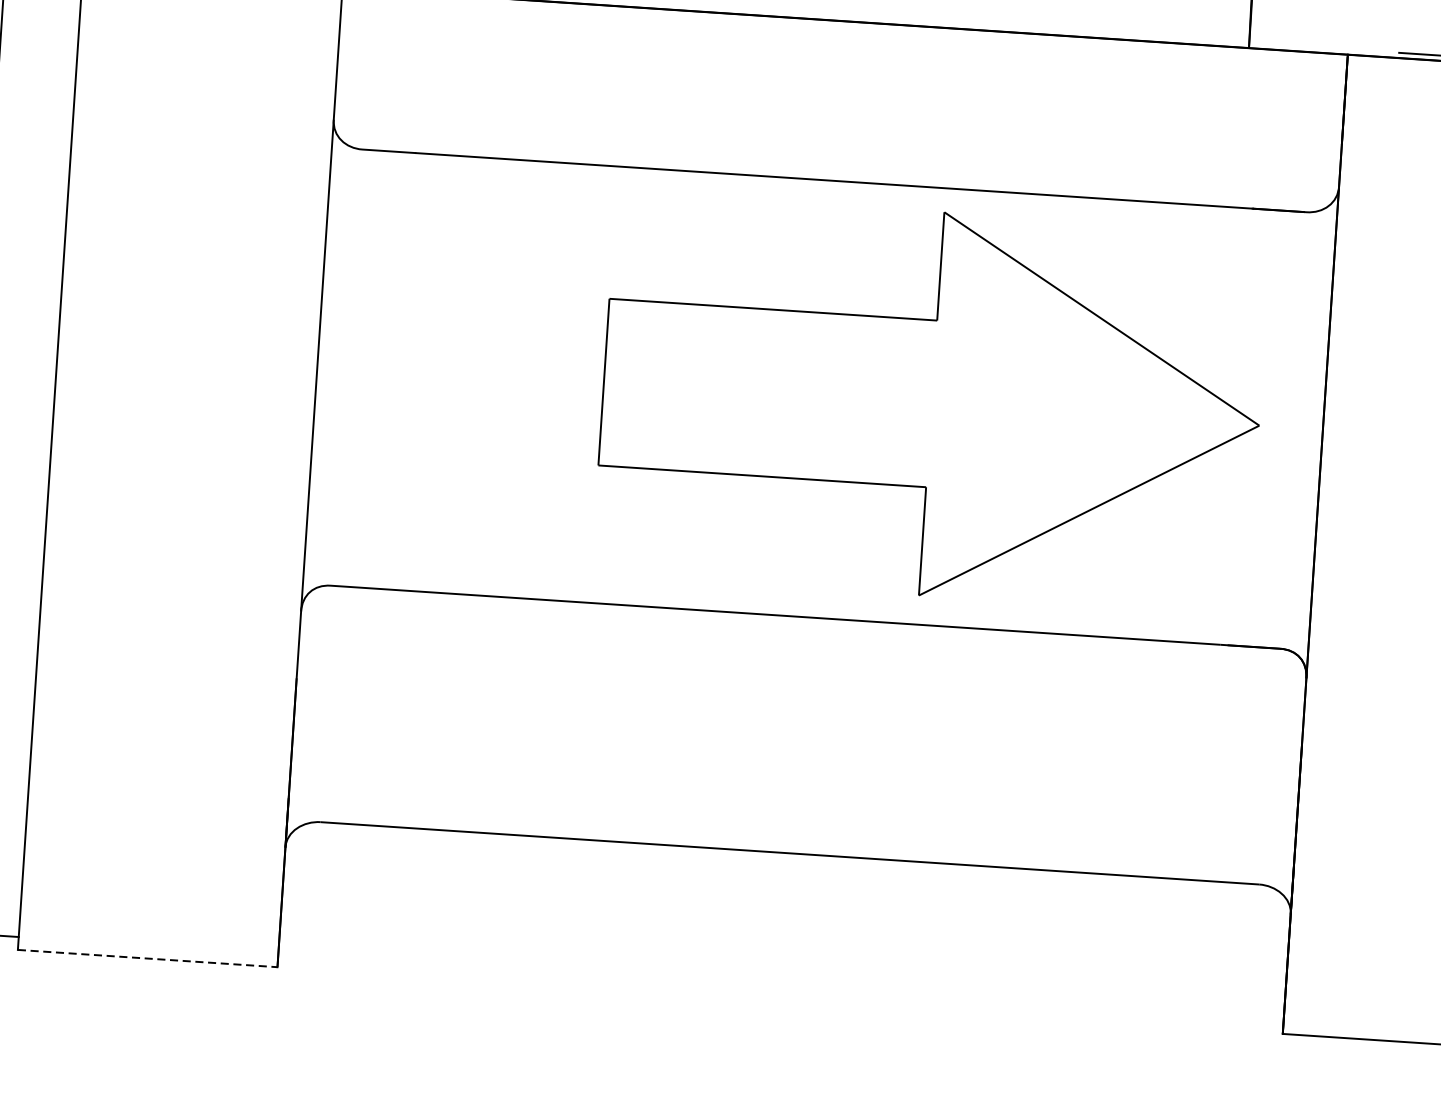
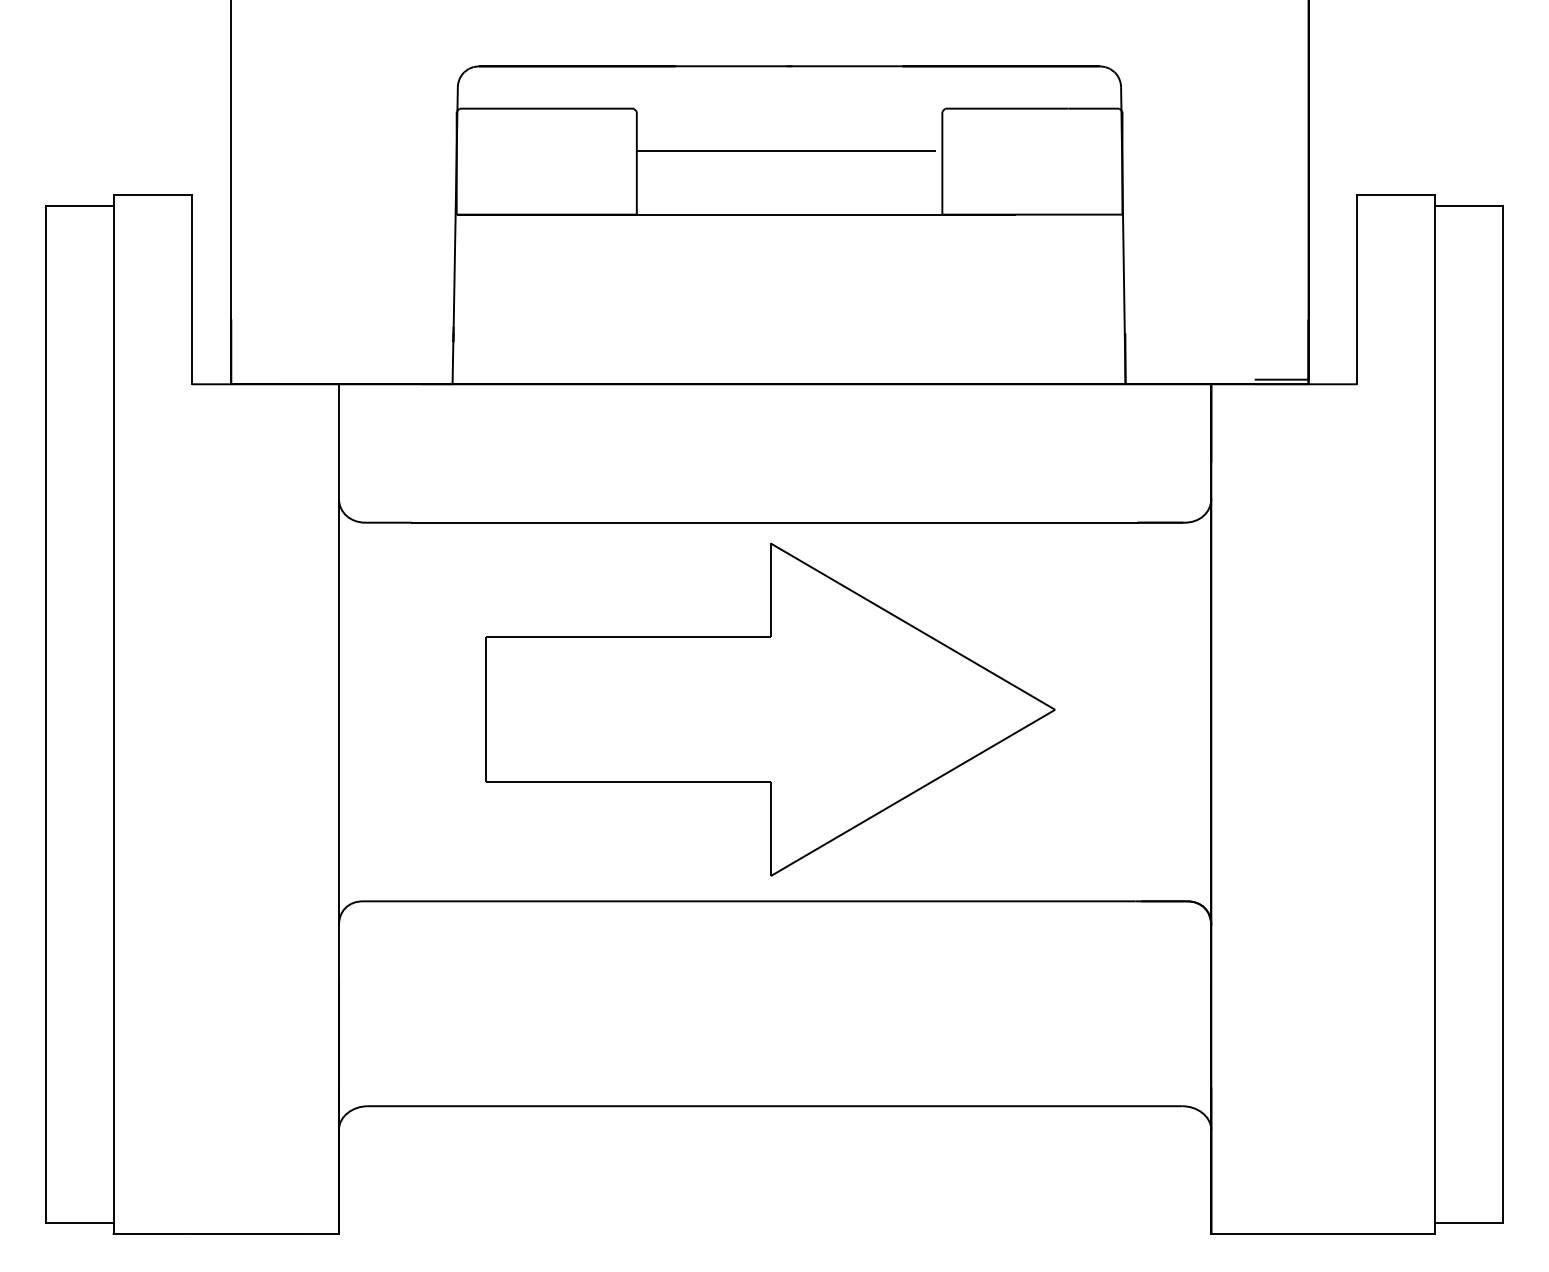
part: (931, 403) -> (770, 709), moved
line: (147, 958) -> (226, 1233), dashed -> solid

